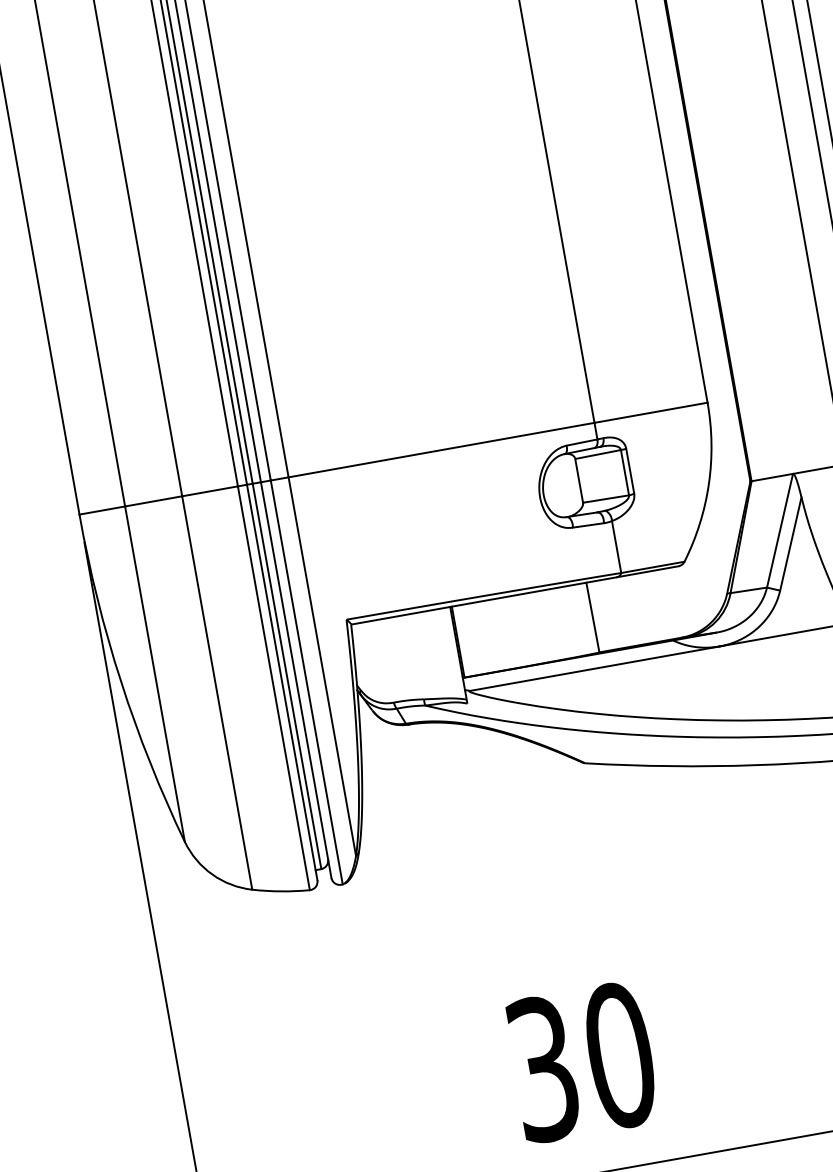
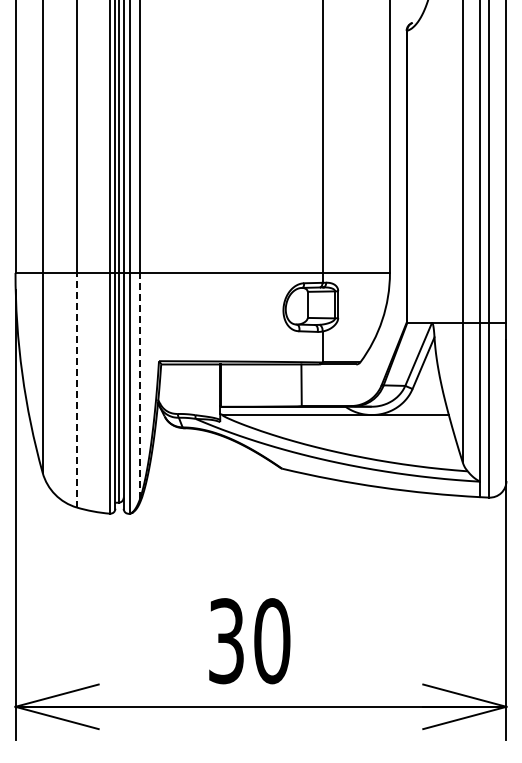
line: (322, 666) -> (140, 385), solid -> dashed
line: (216, 691) -> (76, 389), solid -> dashed

